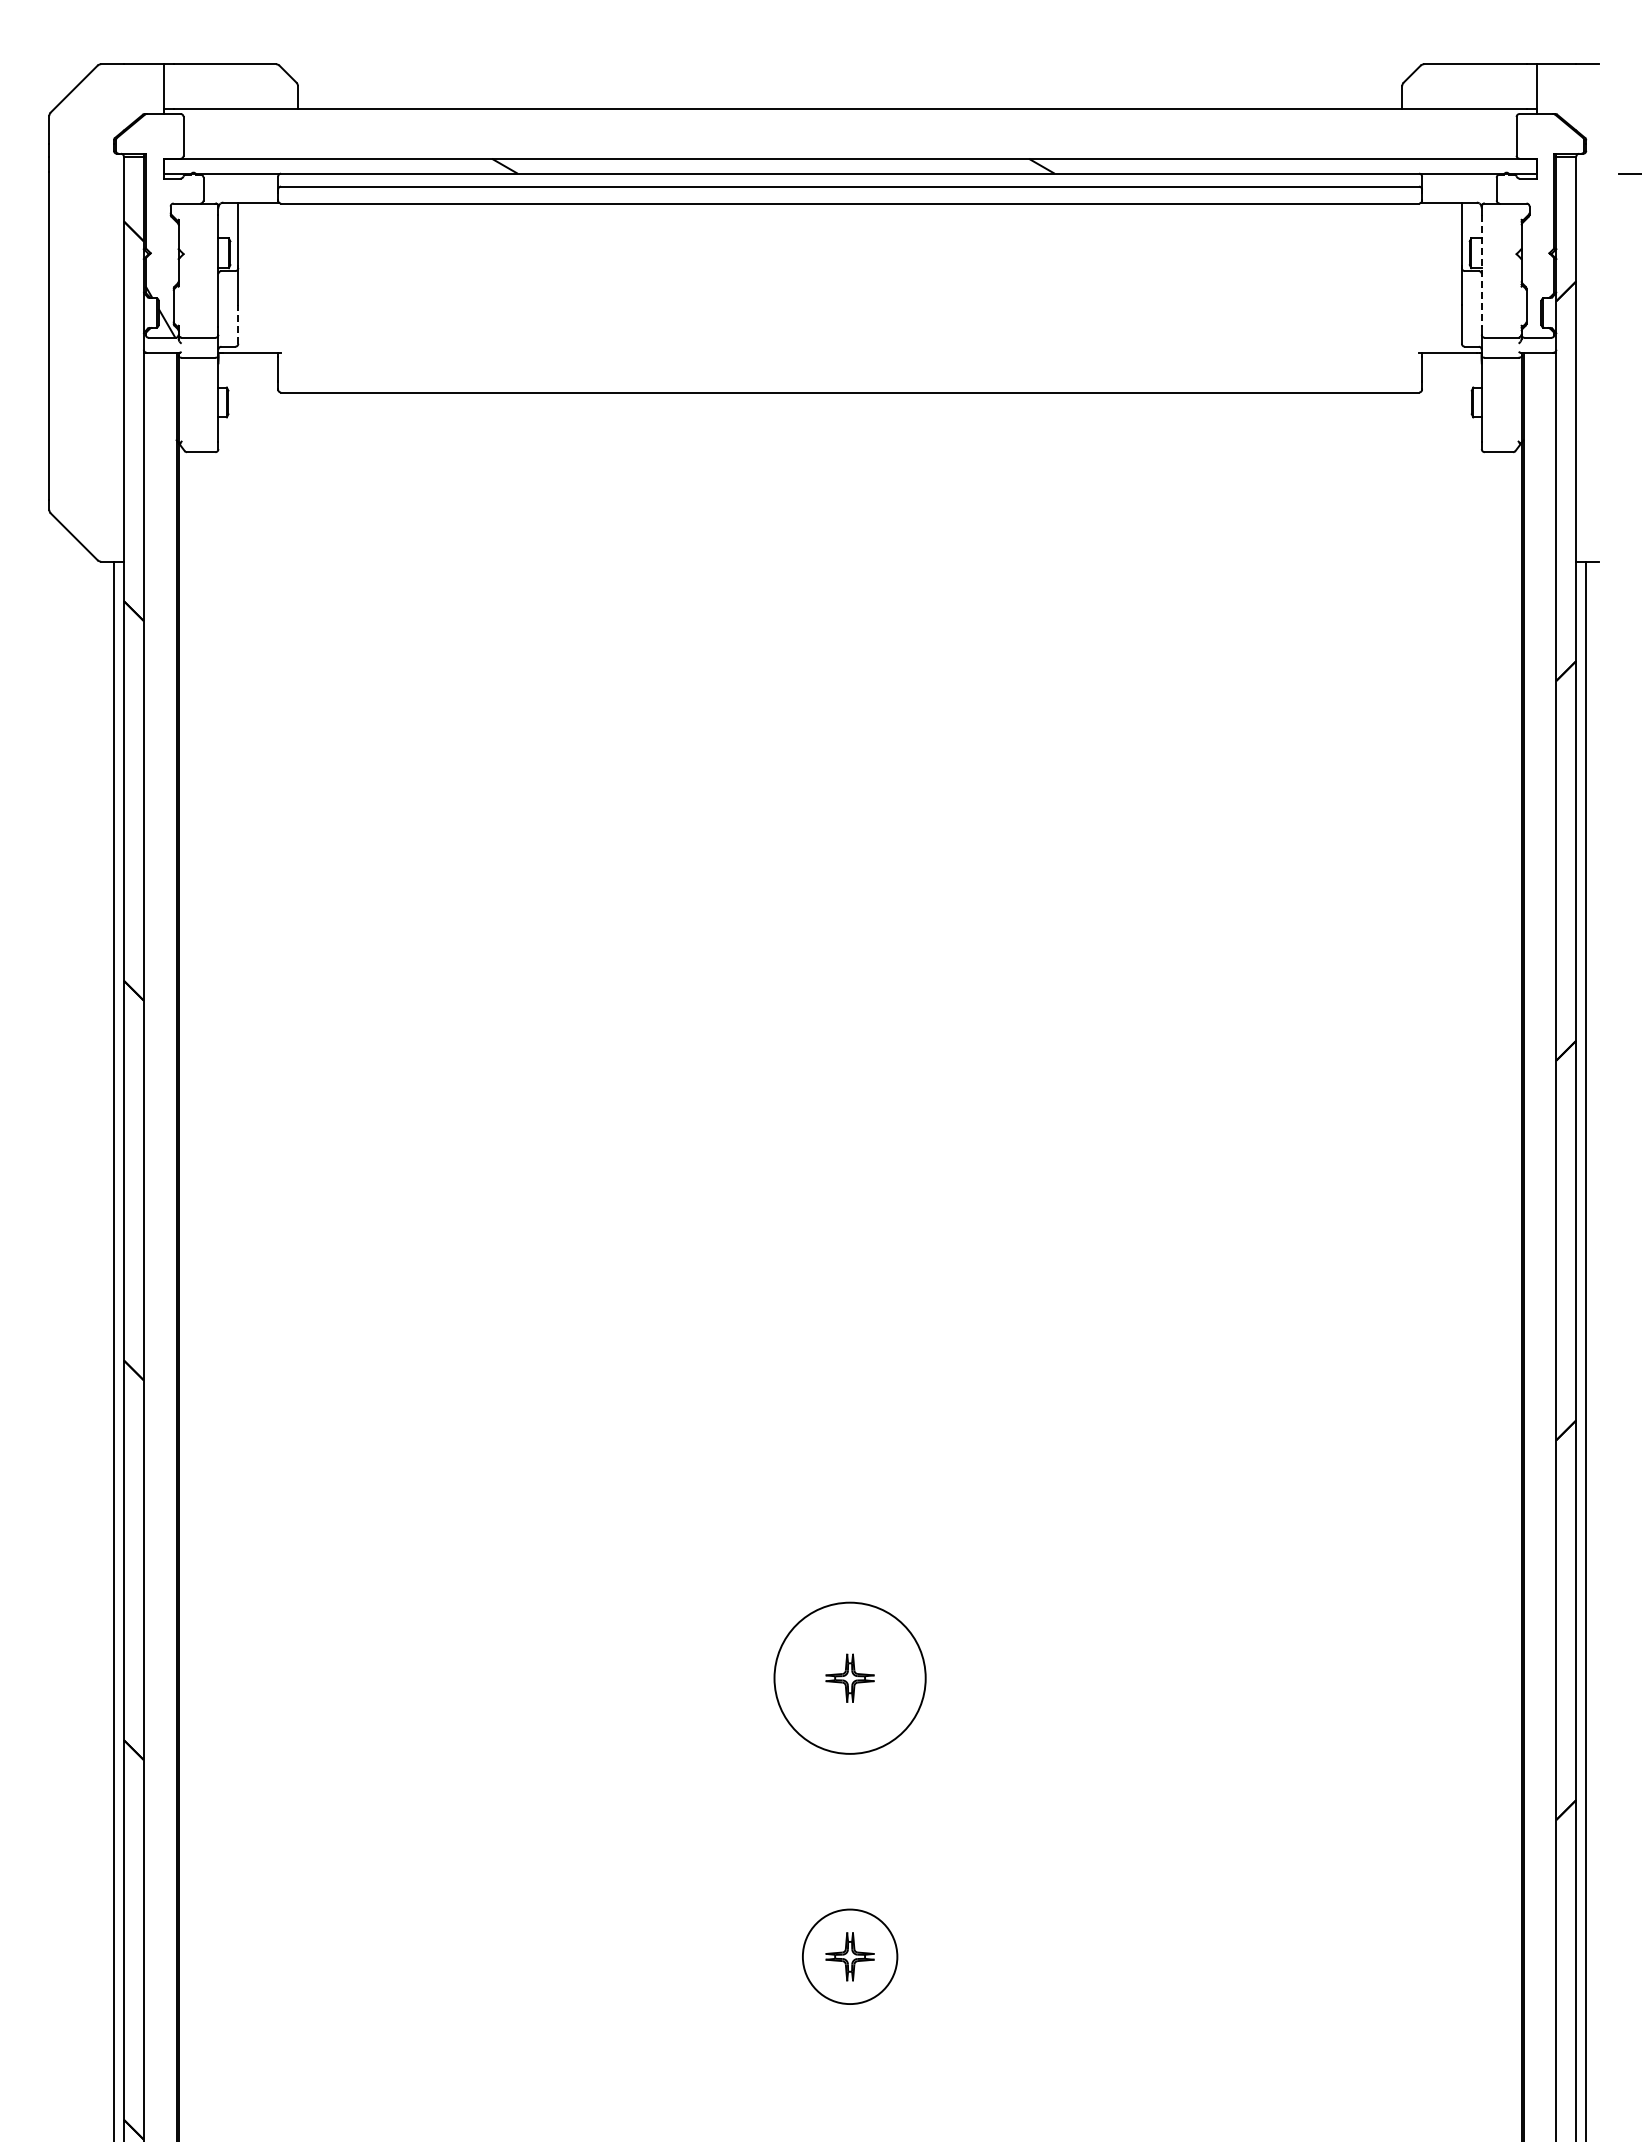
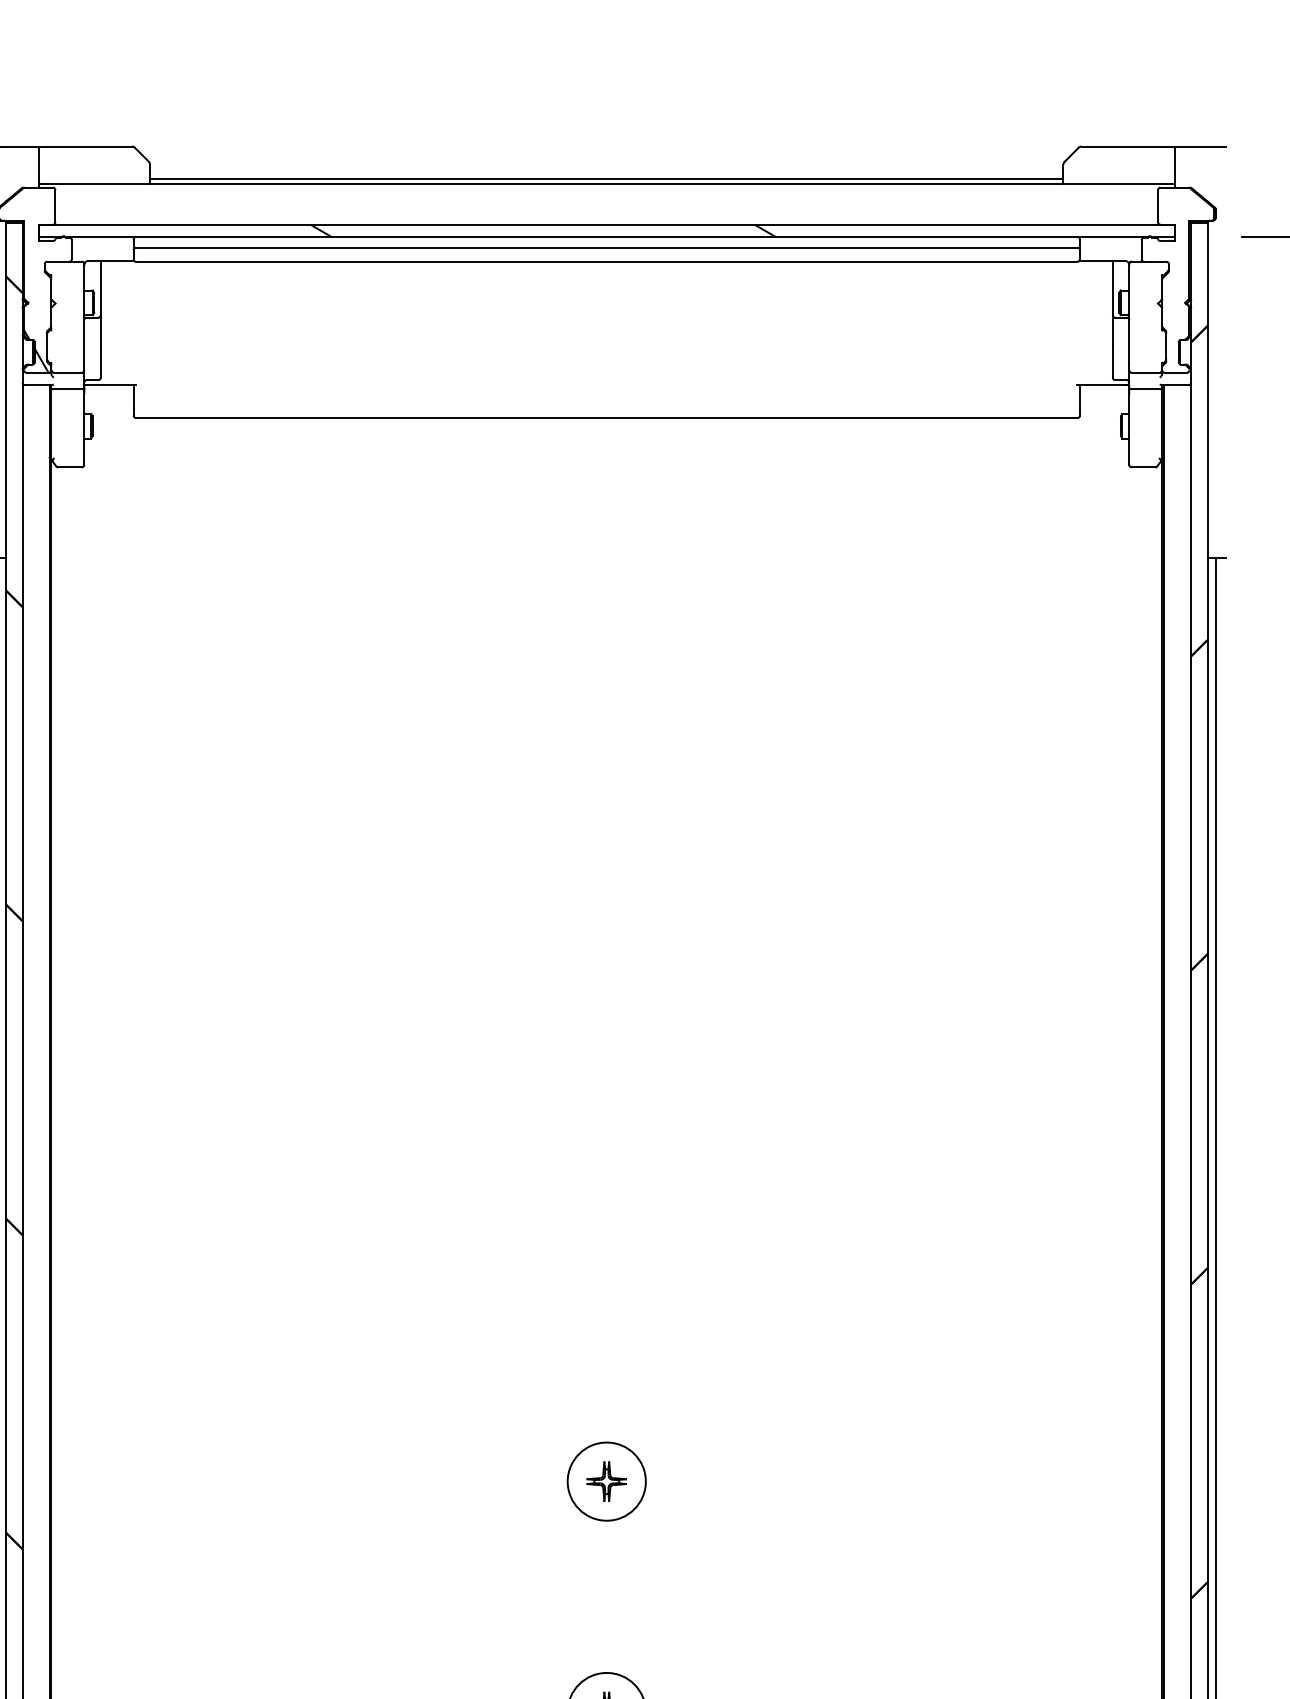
line: (850, 104) -> (607, 179), added
line: (1481, 271) -> (1129, 317), dashed -> solid
line: (238, 324) -> (100, 361), dashed -> solid
circle: (849, 1678) -> (606, 1481), size x0.62

